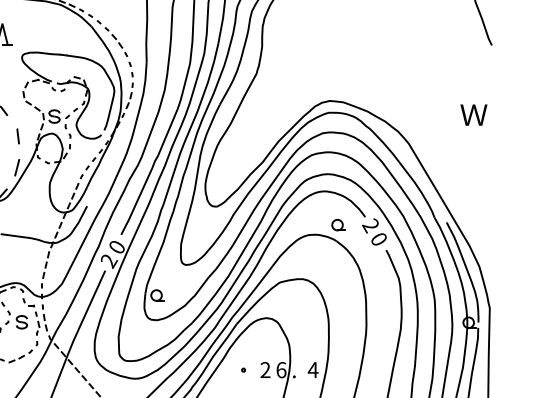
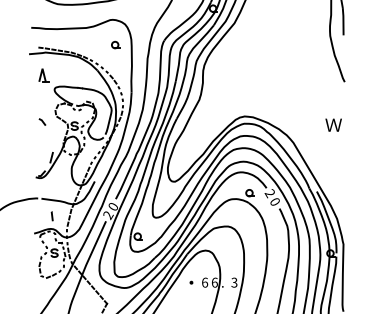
line: (16, 136) -> (51, 216), moved
text: (266, 369) -> (205, 282), 2 -> 6
text: (313, 369) -> (234, 282), 4 -> 3

